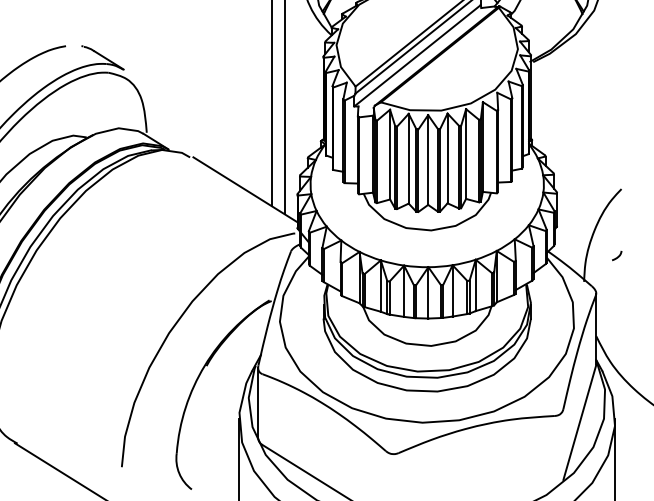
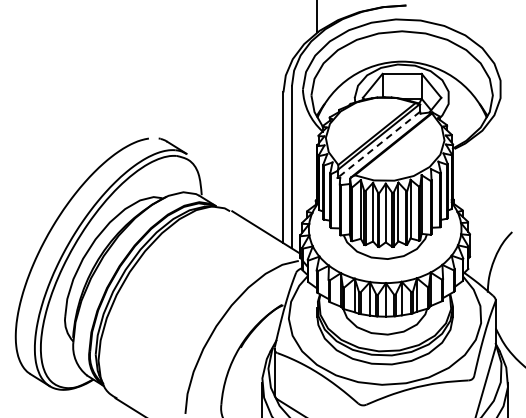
line: (417, 55) -> (378, 144), solid -> dashed
curve: (617, 255) -> (509, 275), removed

